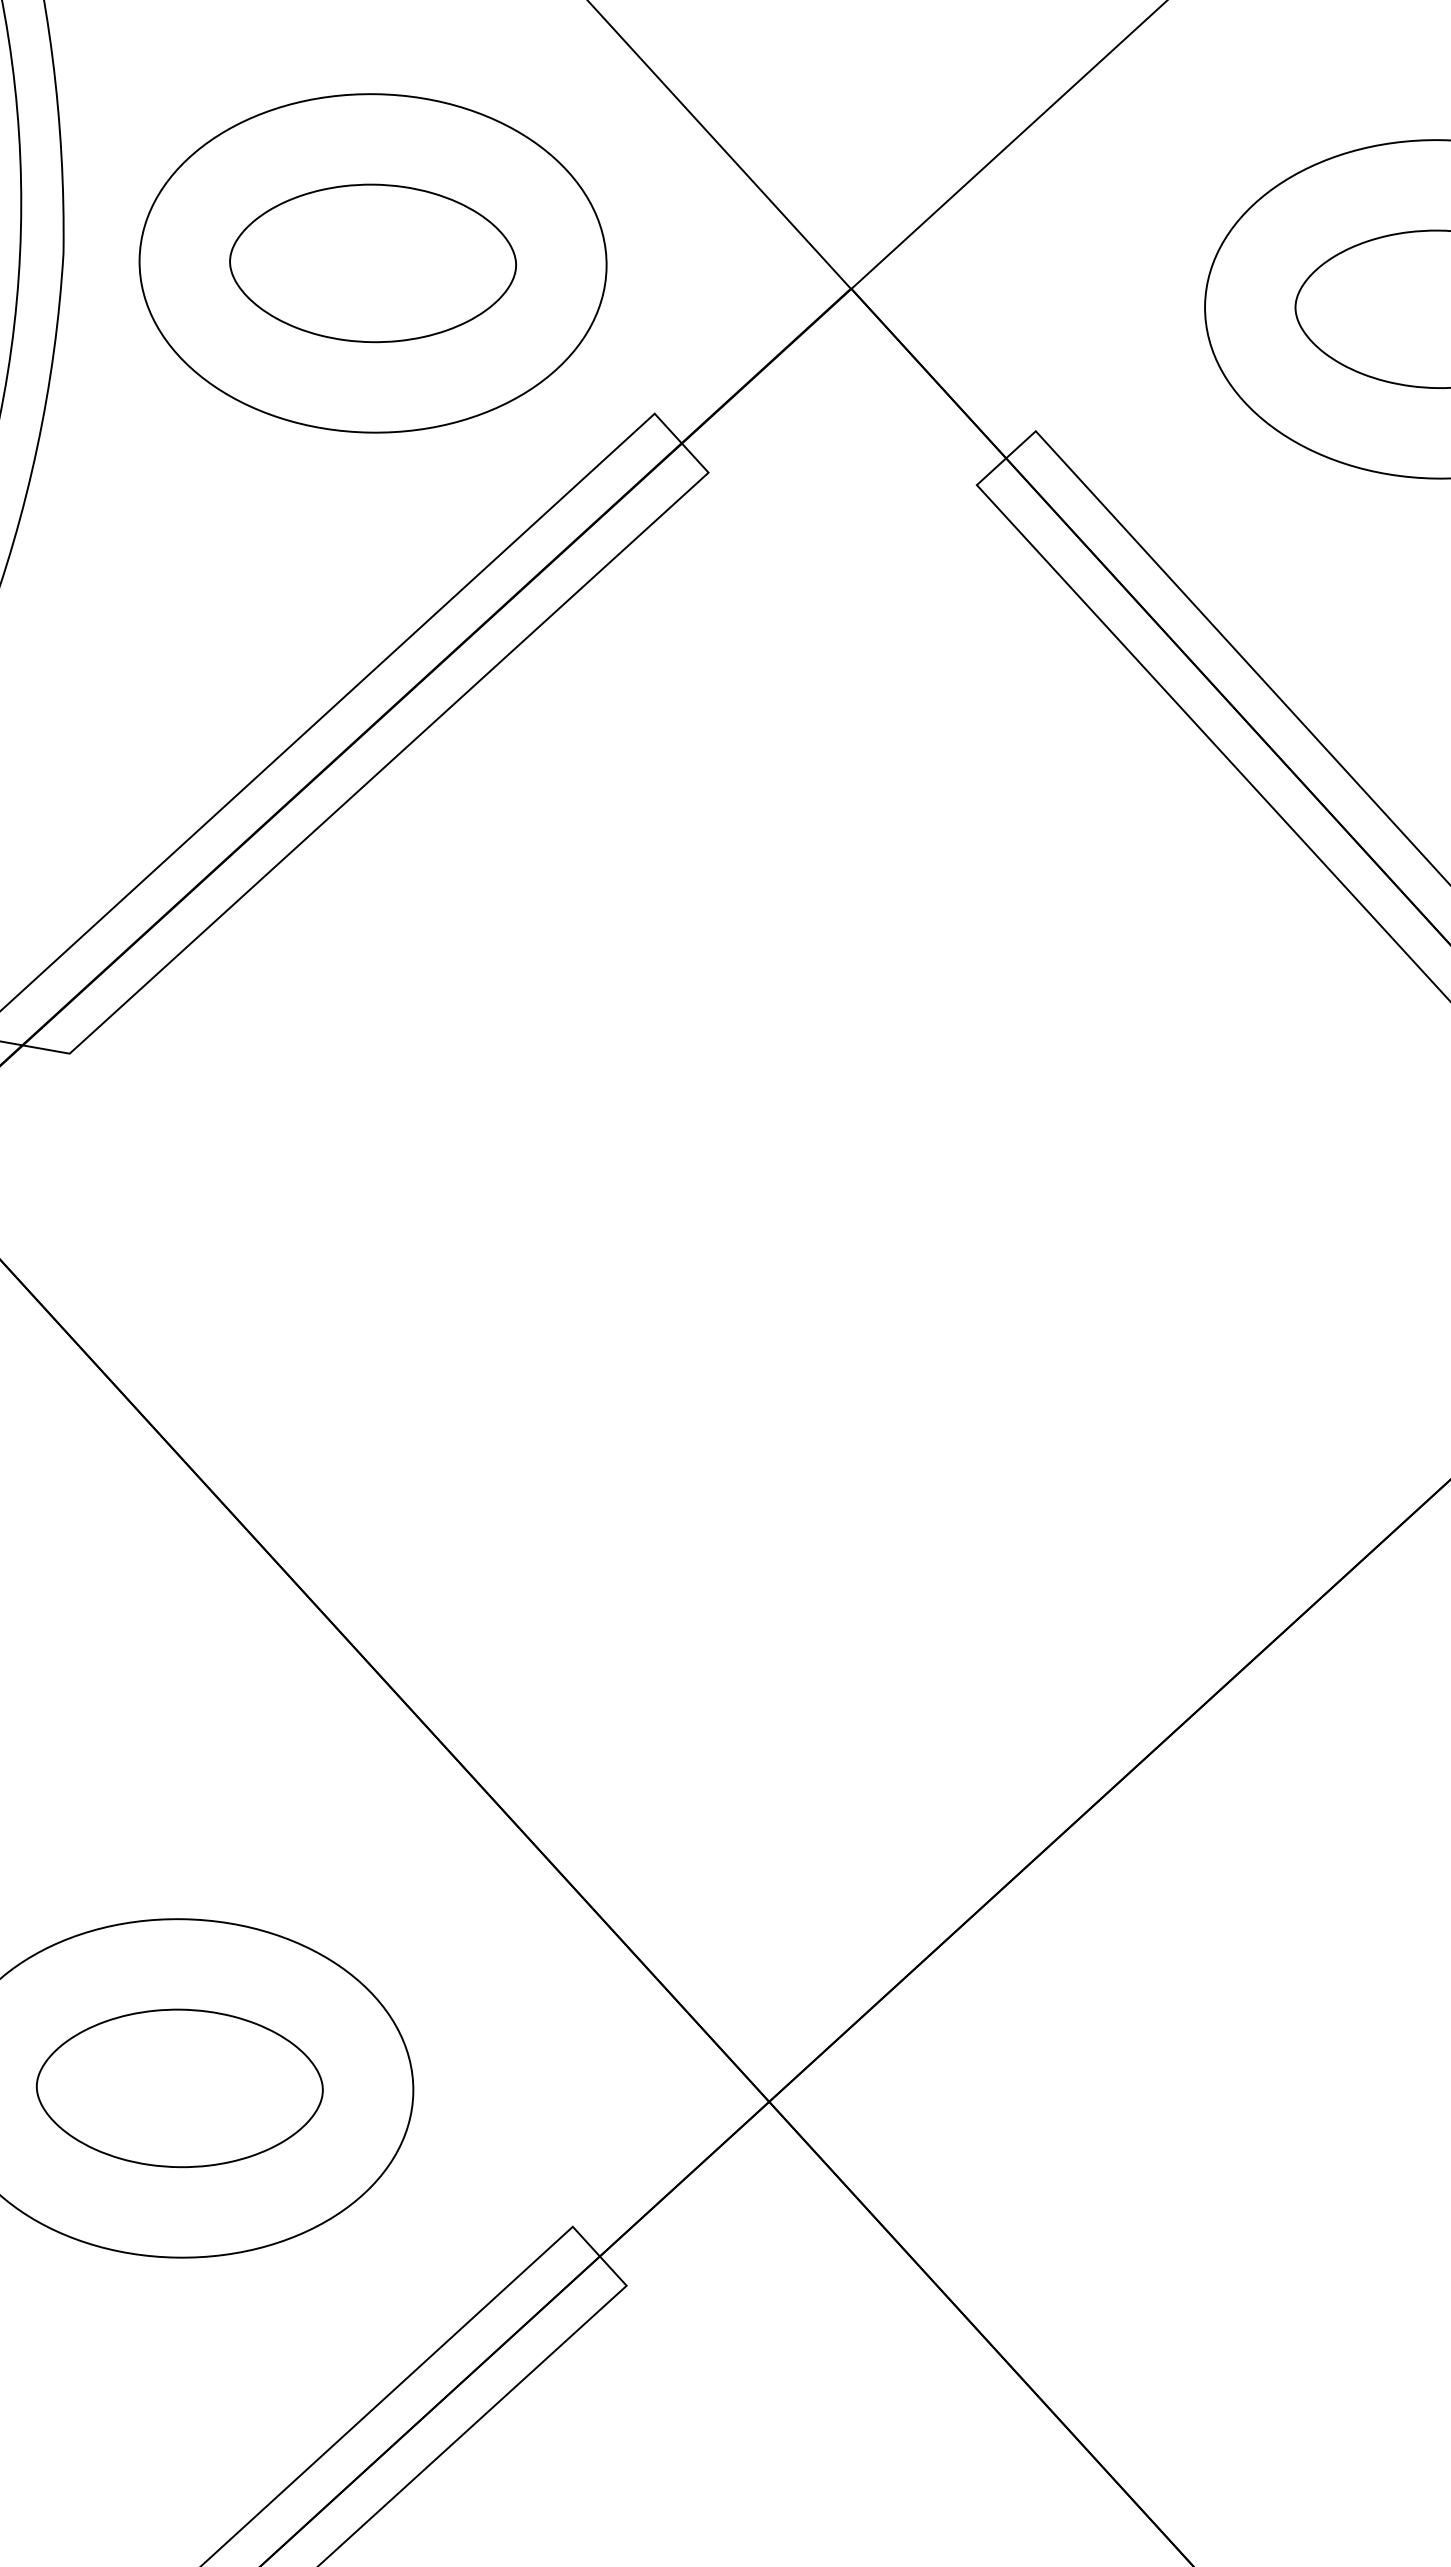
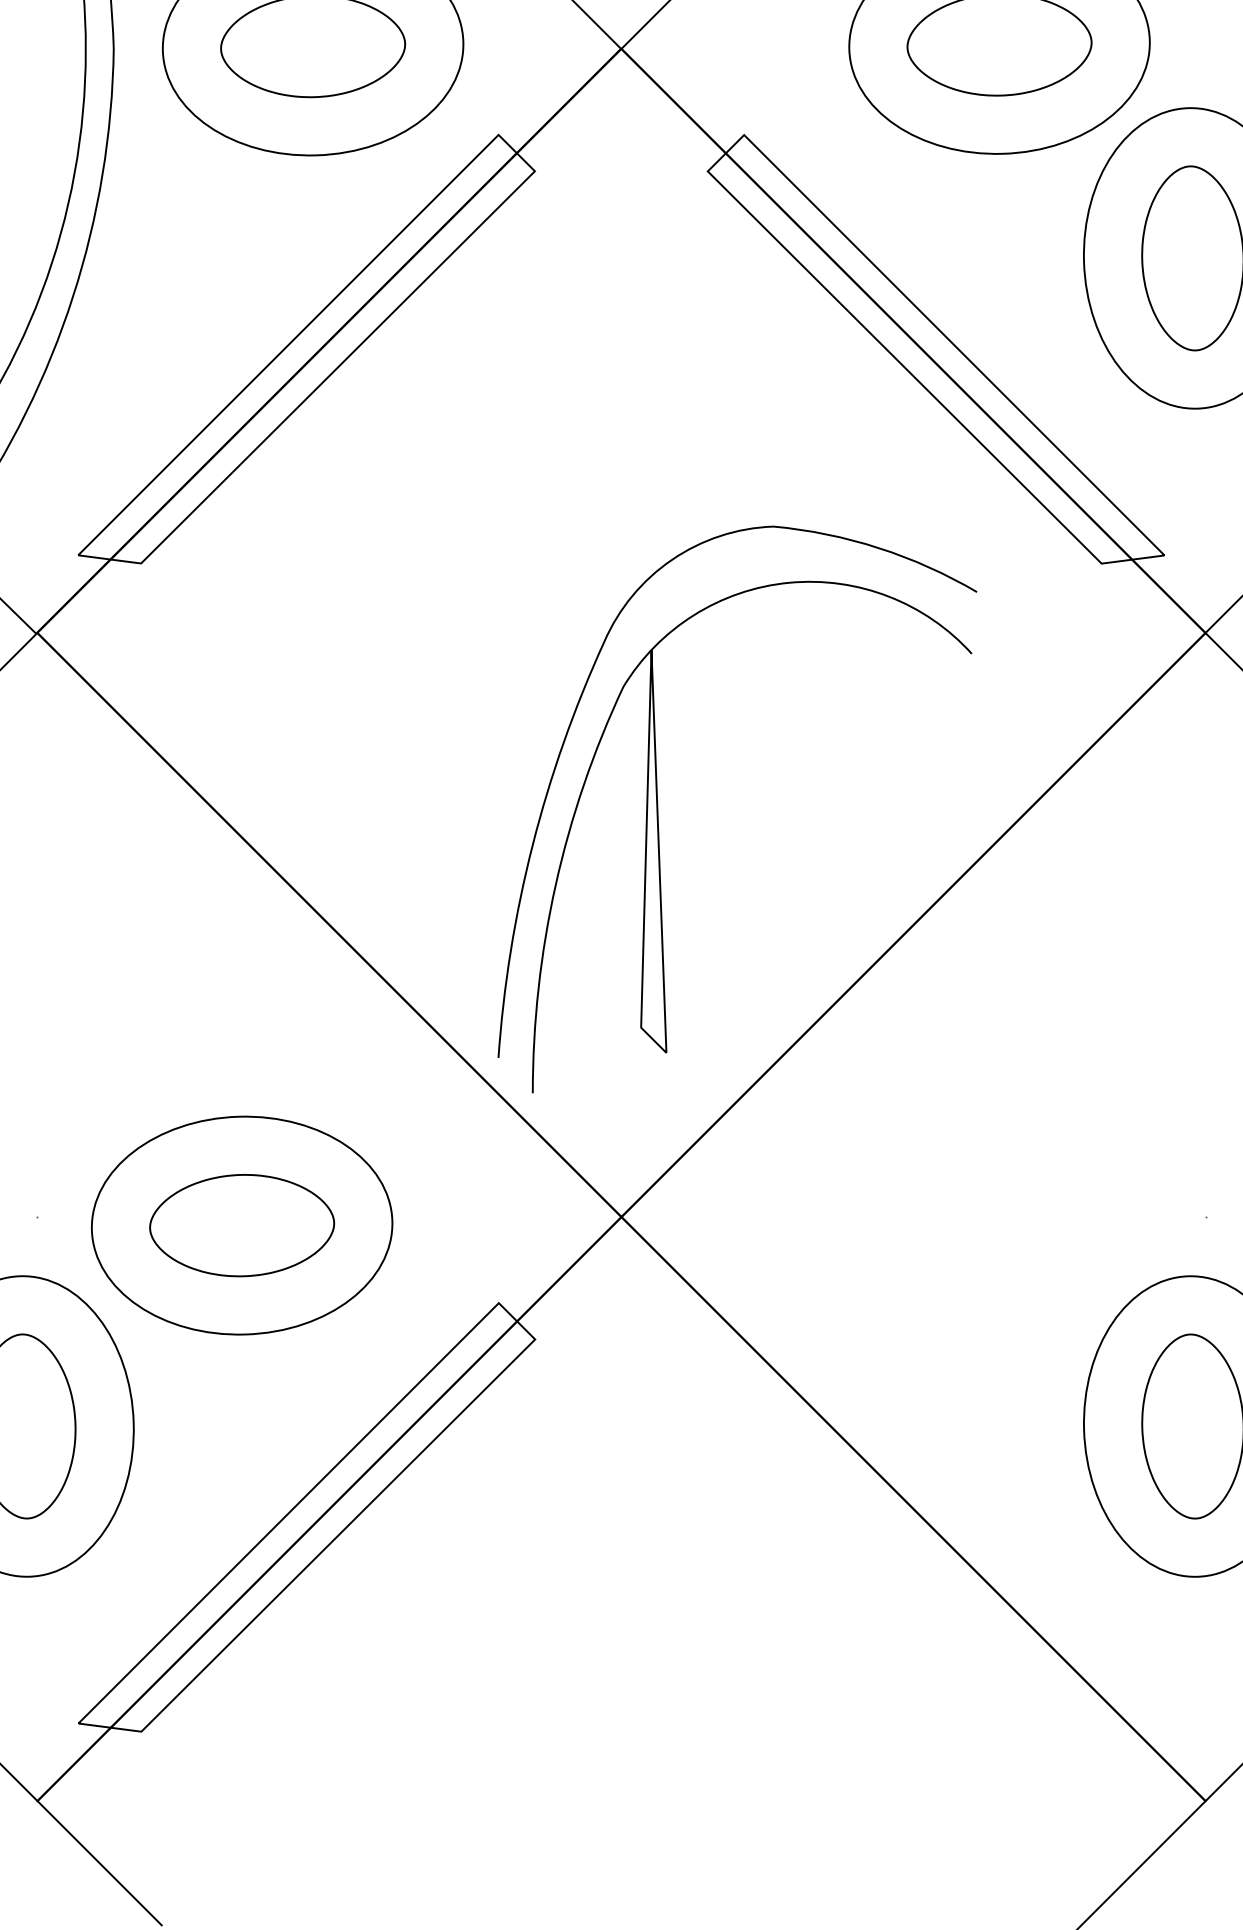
part: (855, 1471) -> (658, 809), added

